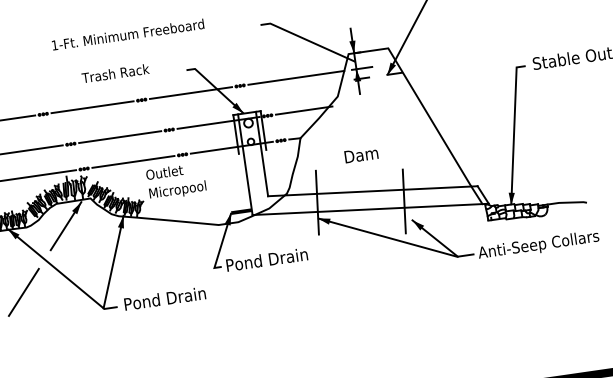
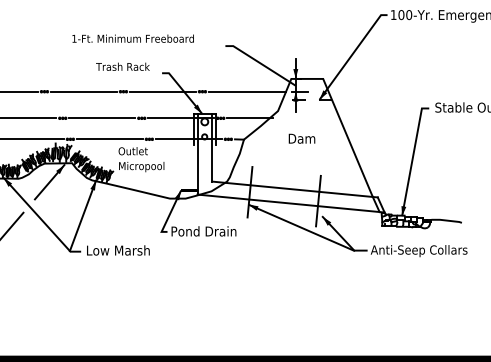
text: (127, 34) -> (132, 38), moved
text: (114, 73) -> (122, 66), moved
text: (360, 154) -> (301, 138), moved
text: (165, 298) -> (119, 250), Pond Drain -> Low Marsh

